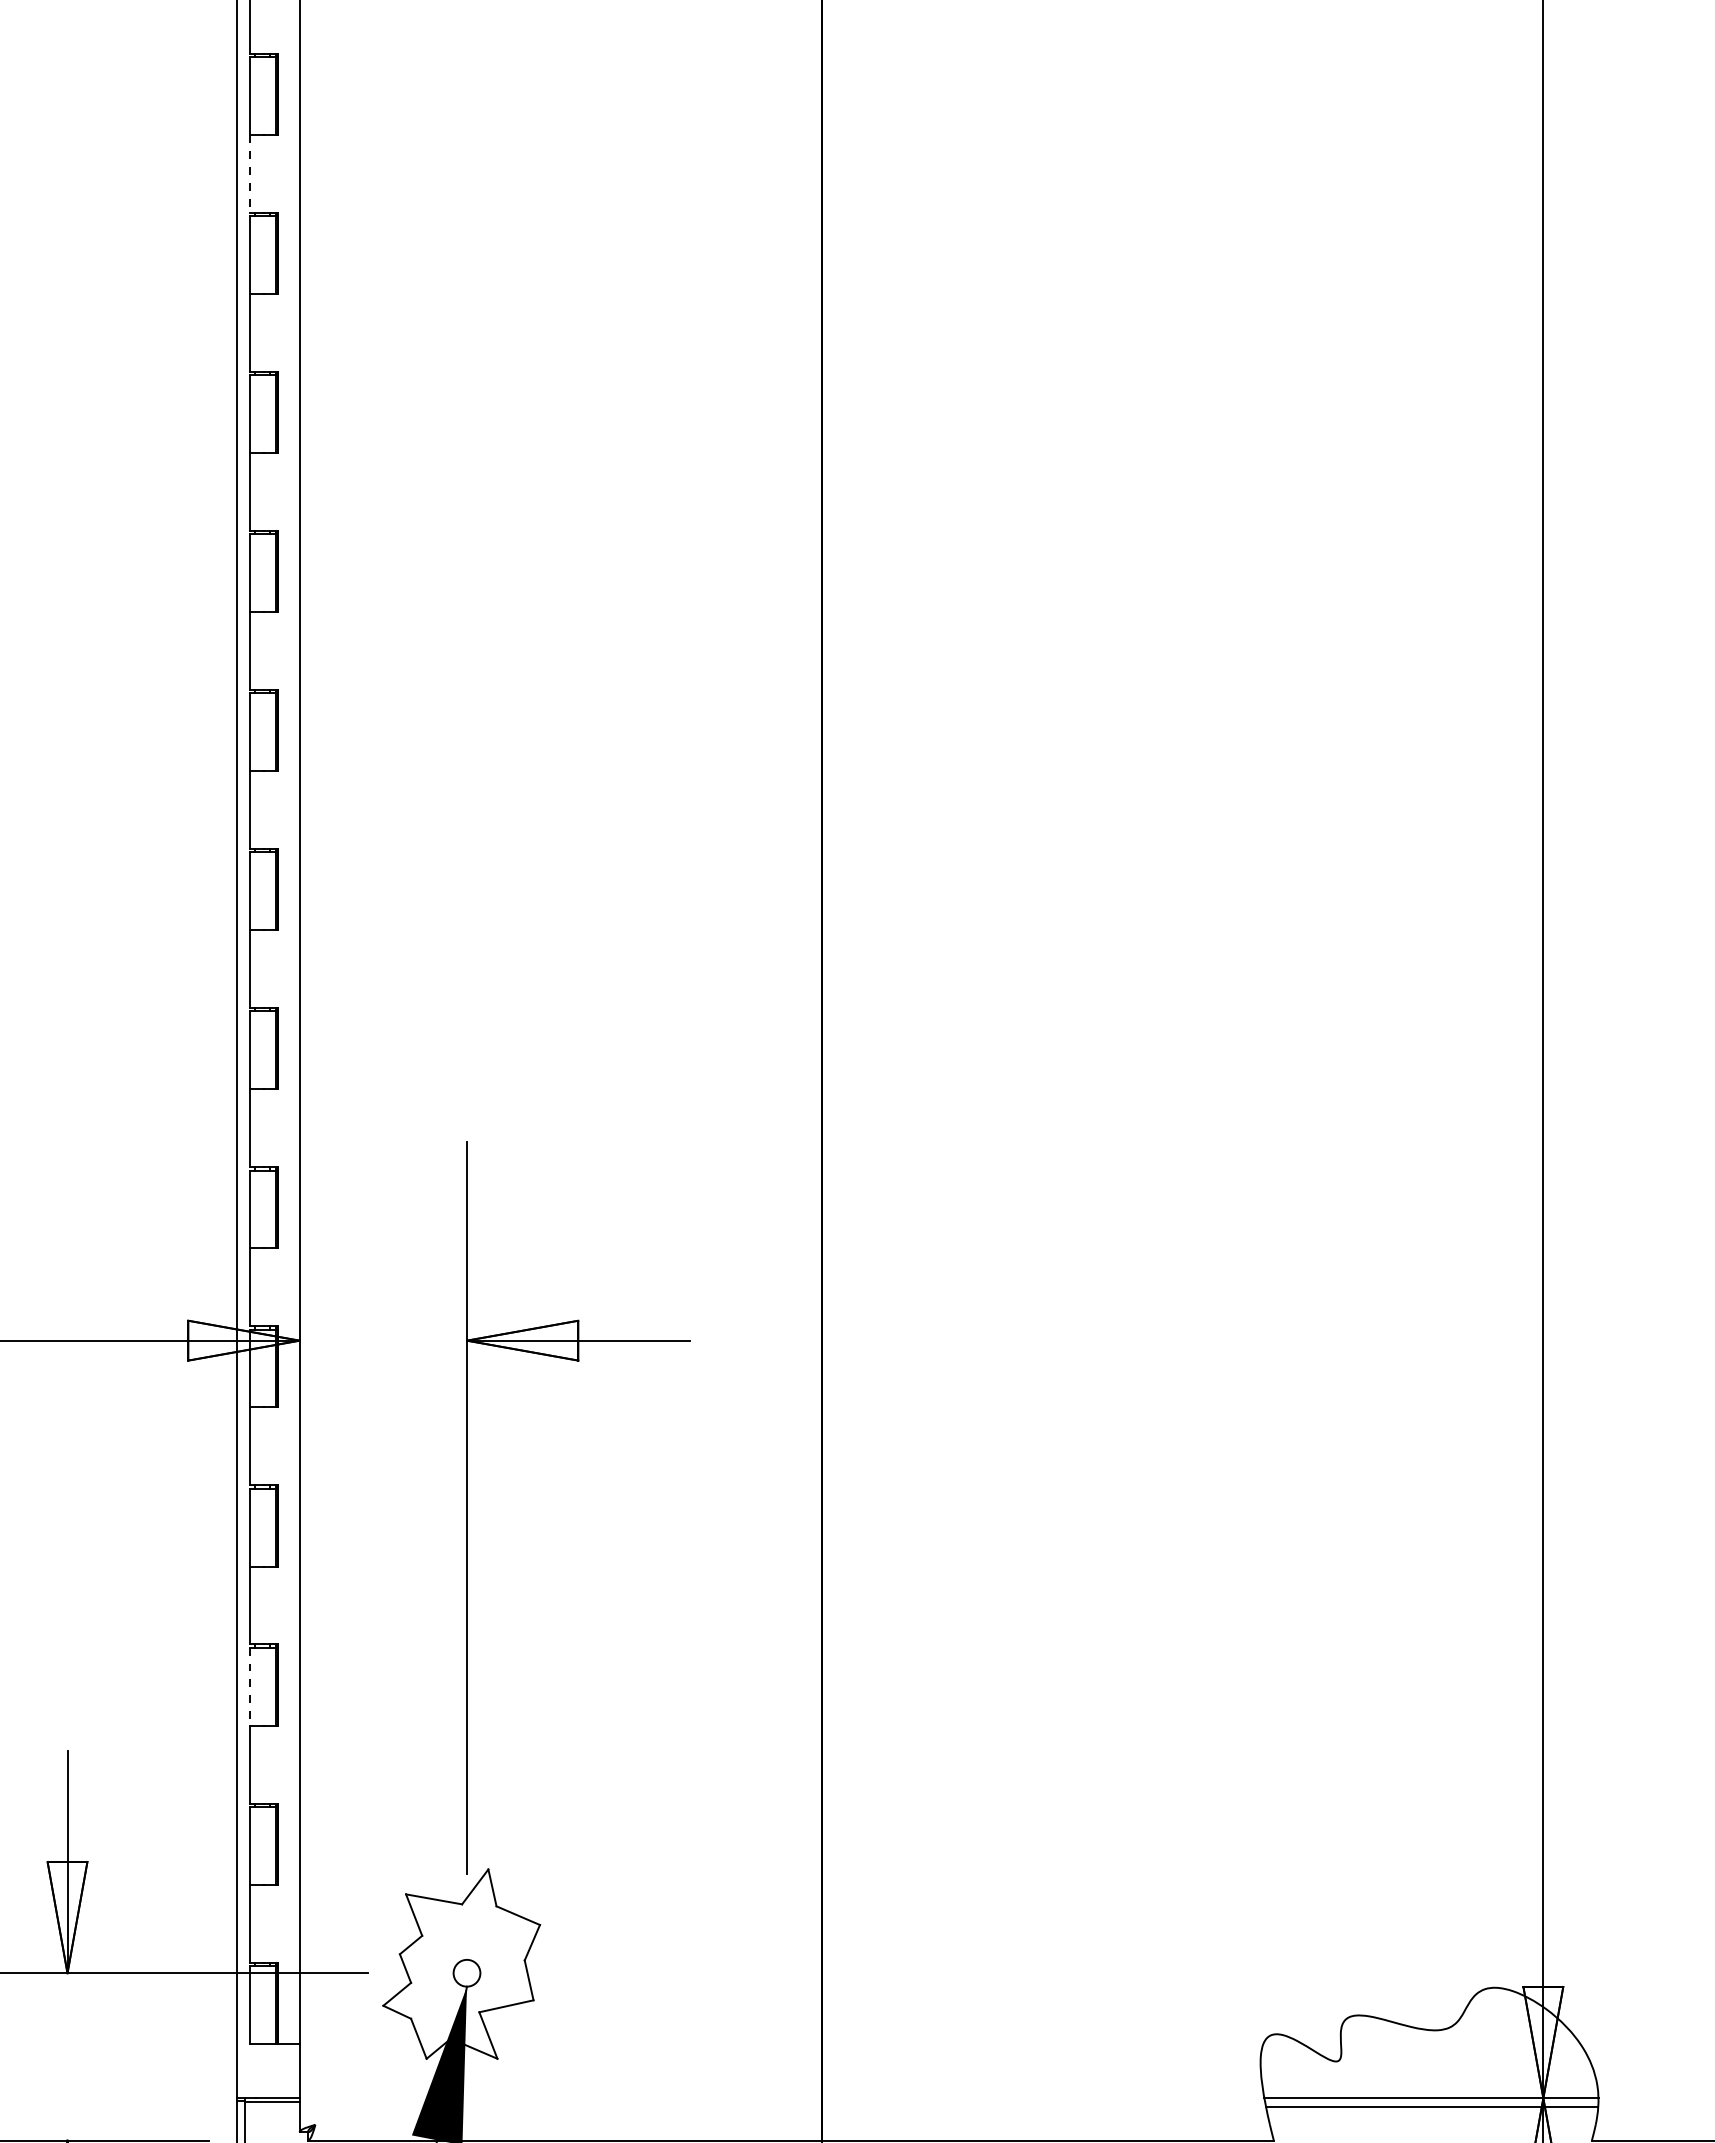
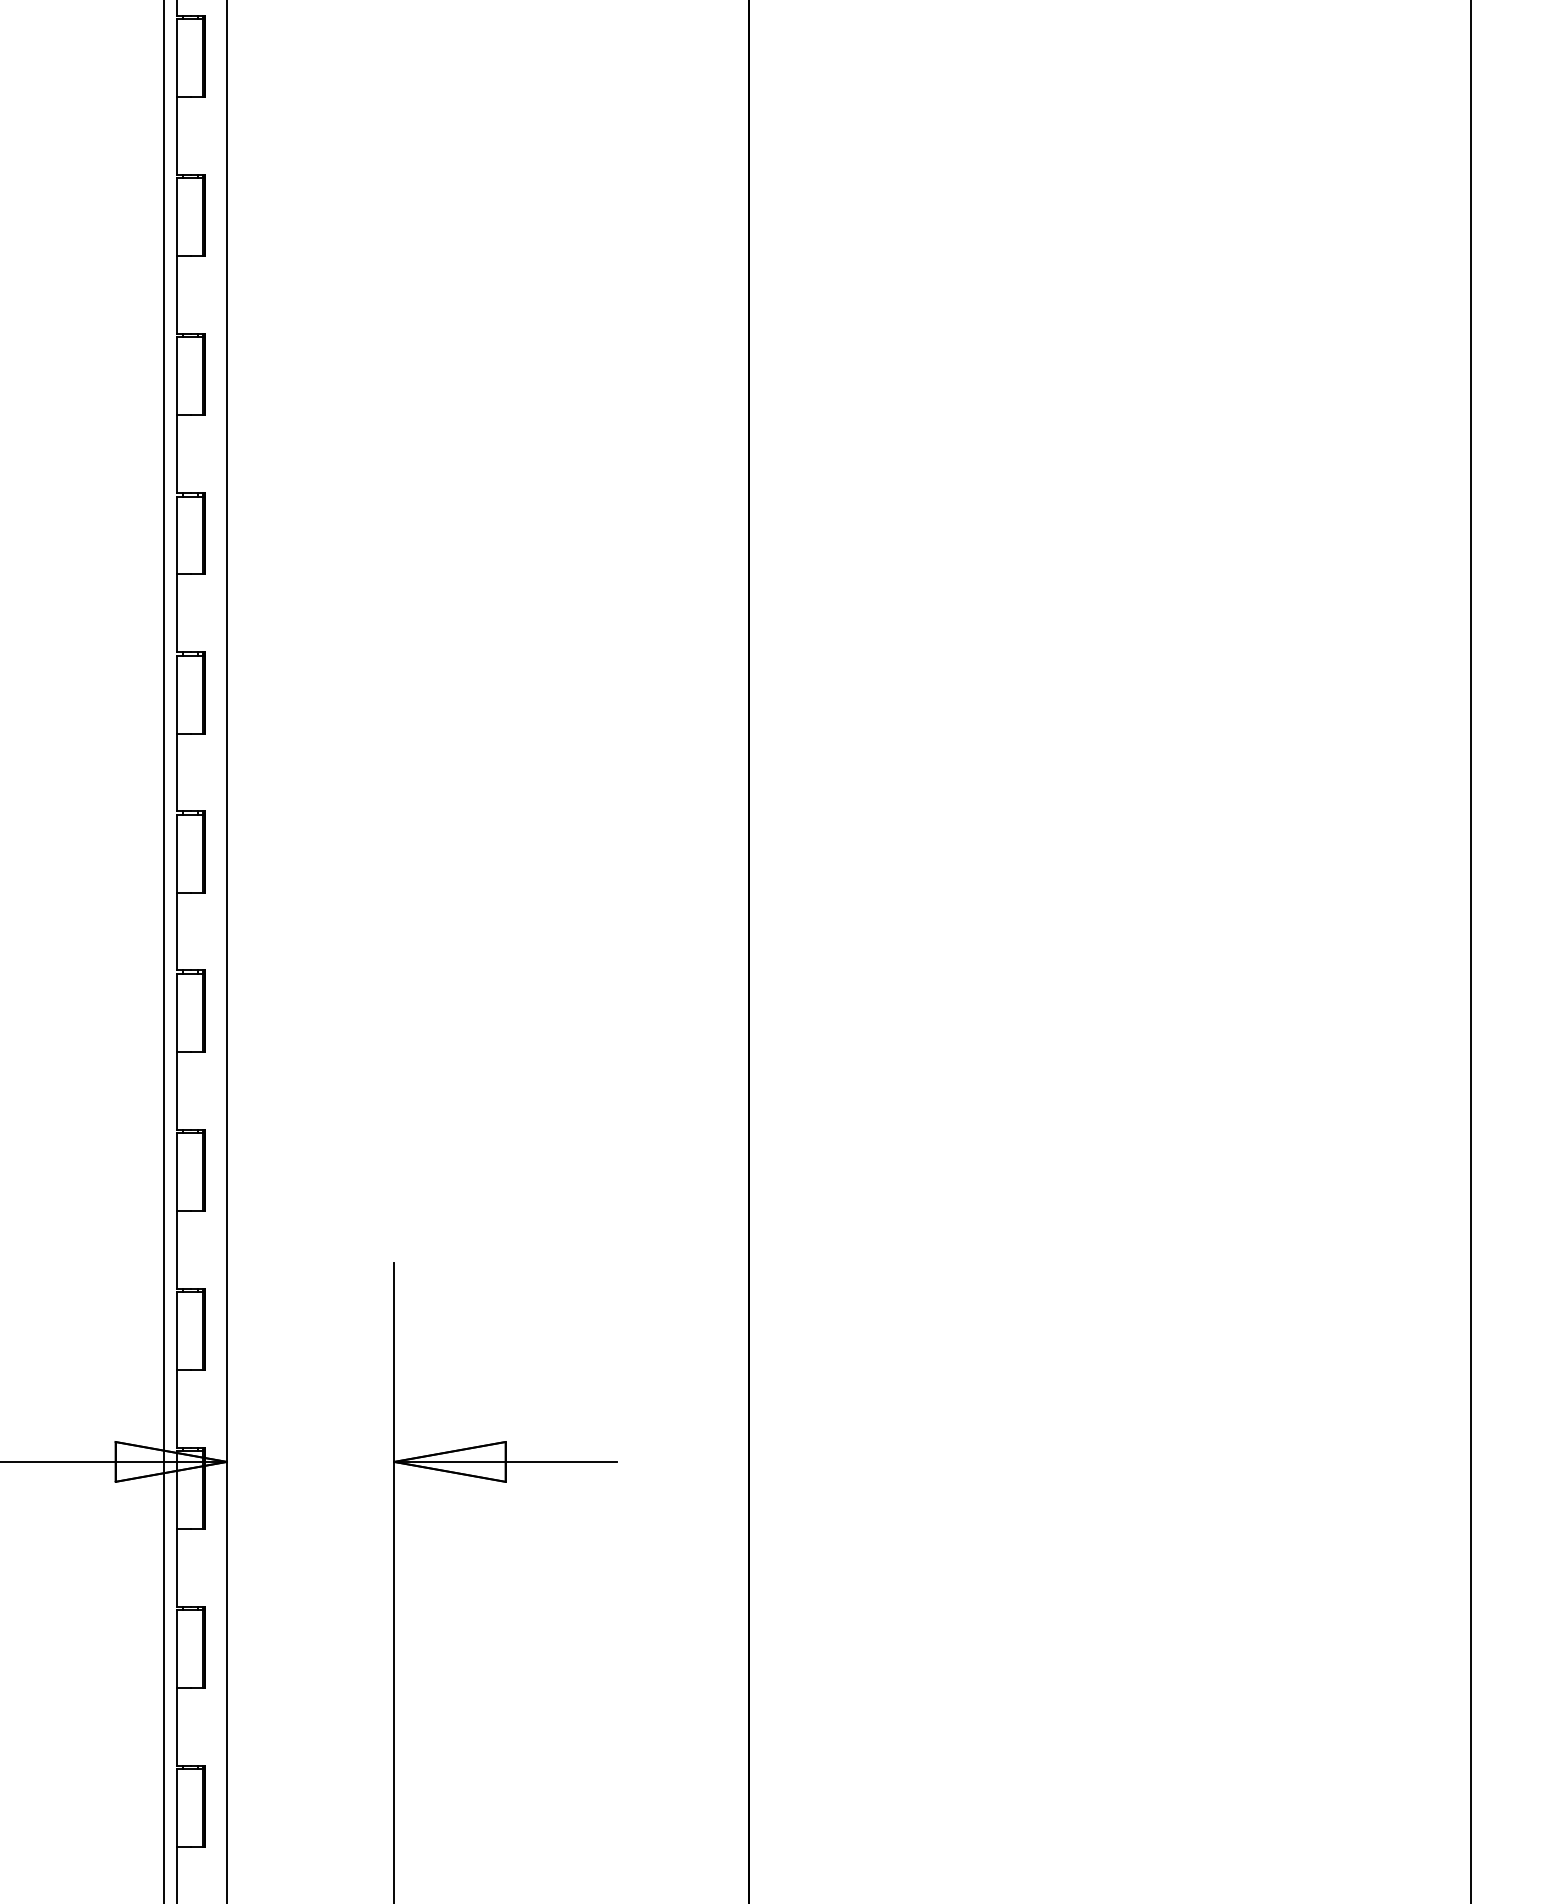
line: (249, 174) -> (176, 295), dashed -> solid
line: (249, 1686) -> (176, 1807), dashed -> solid

